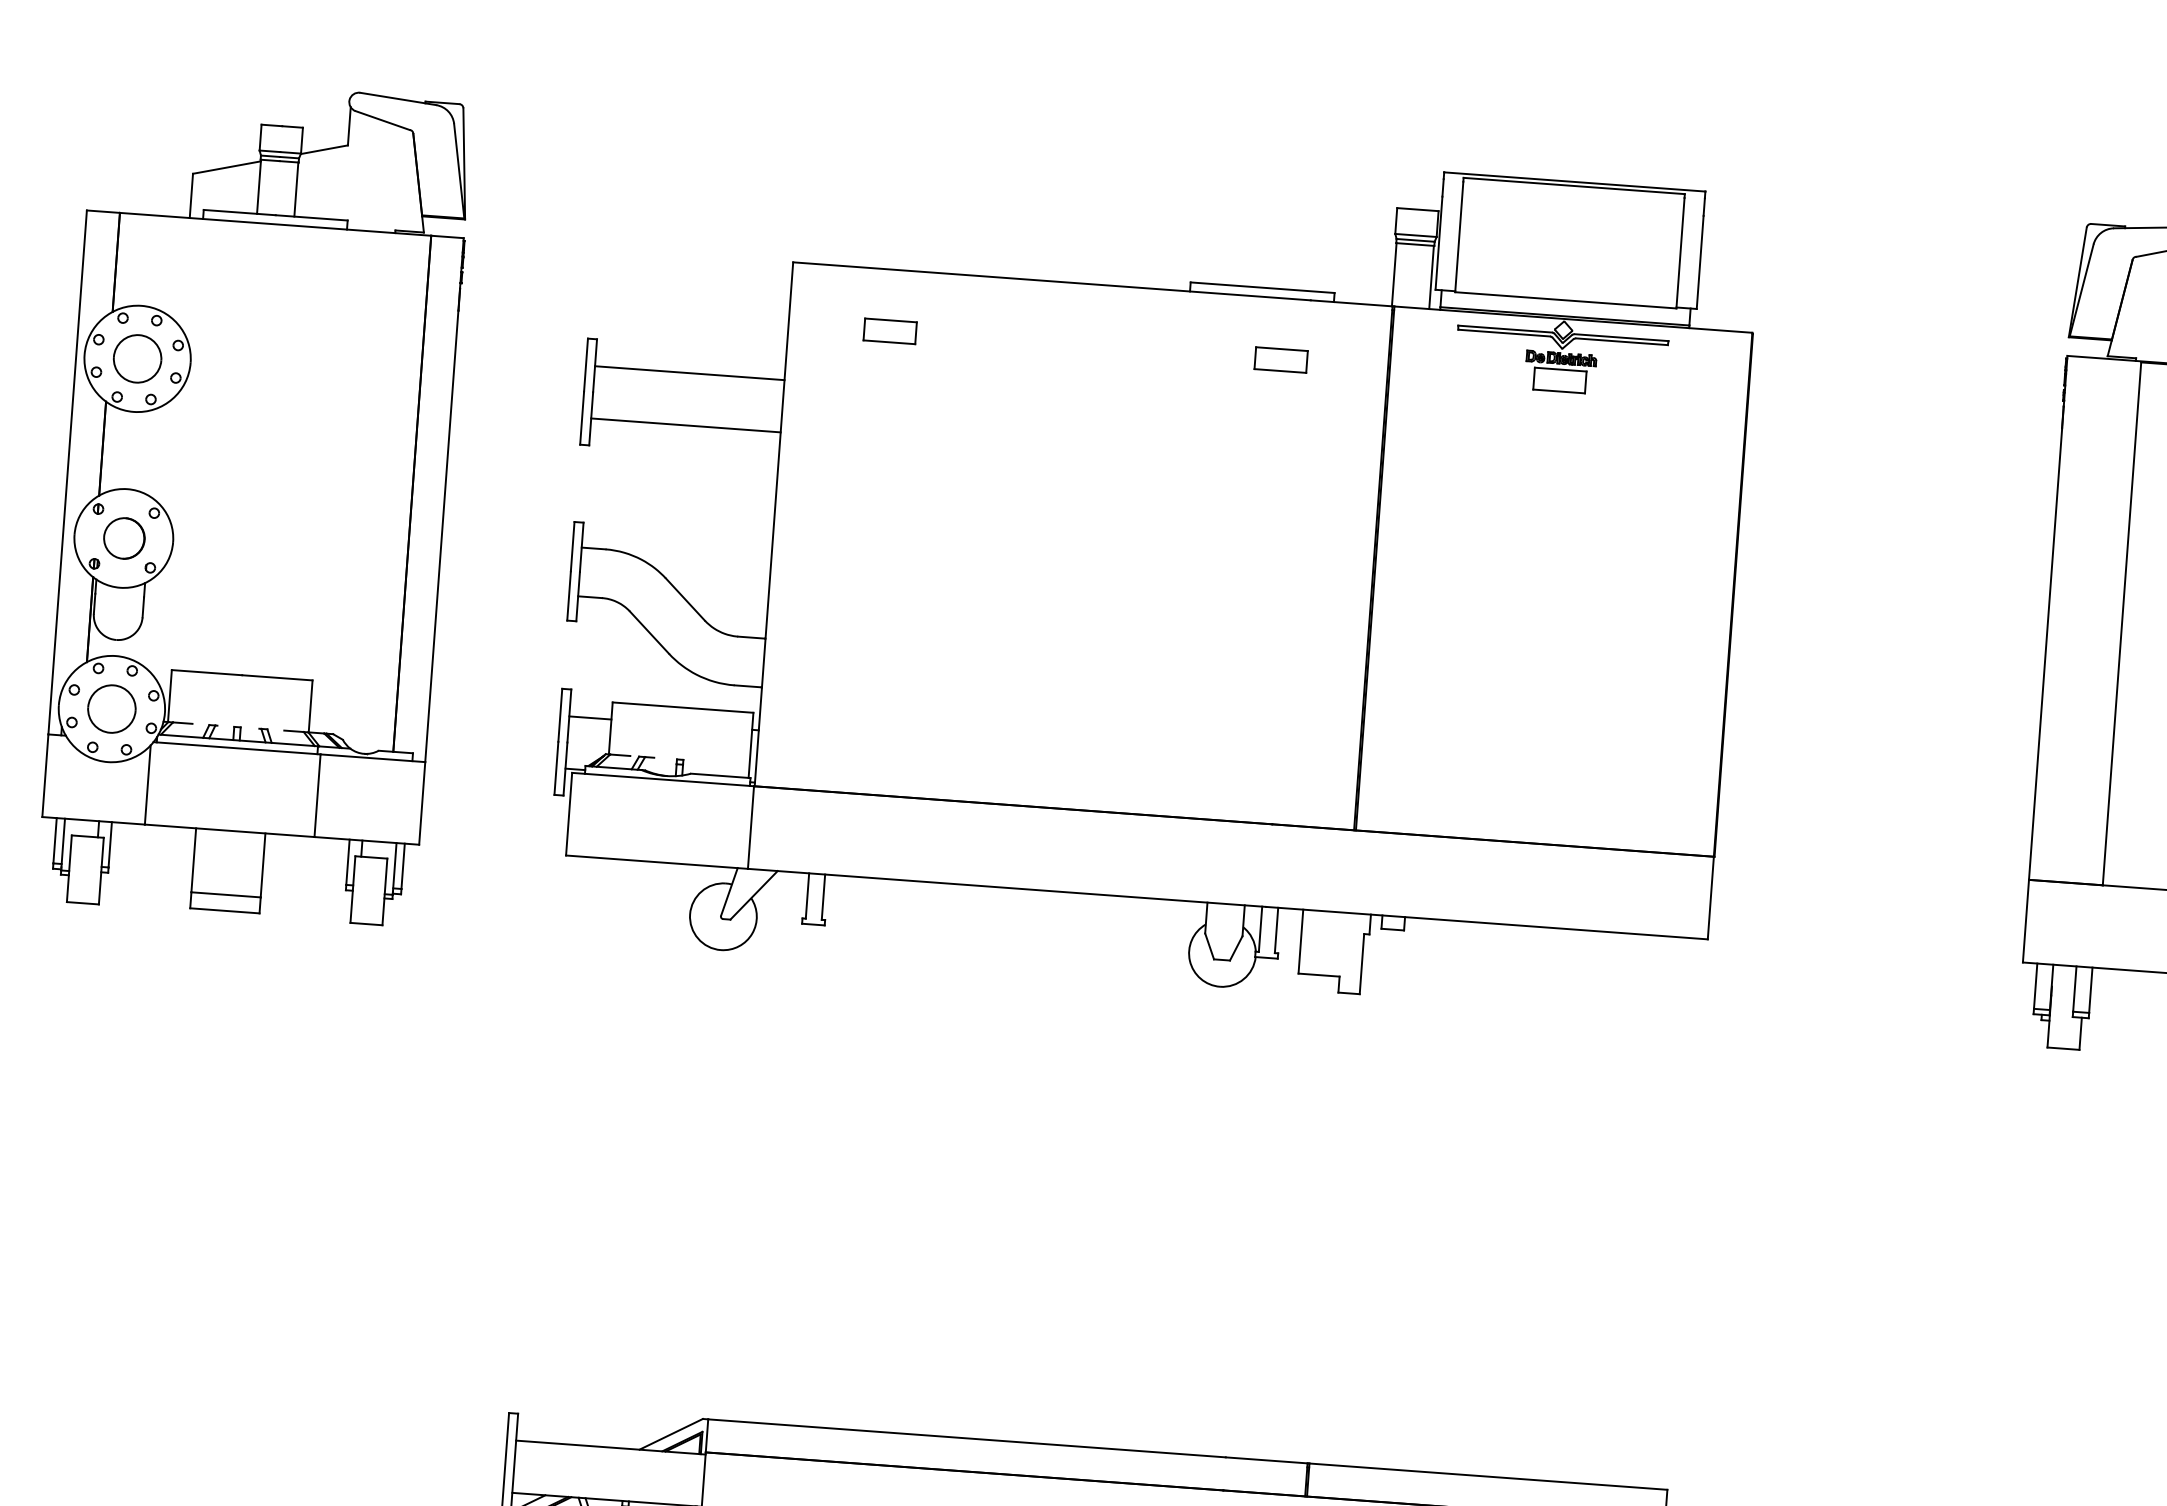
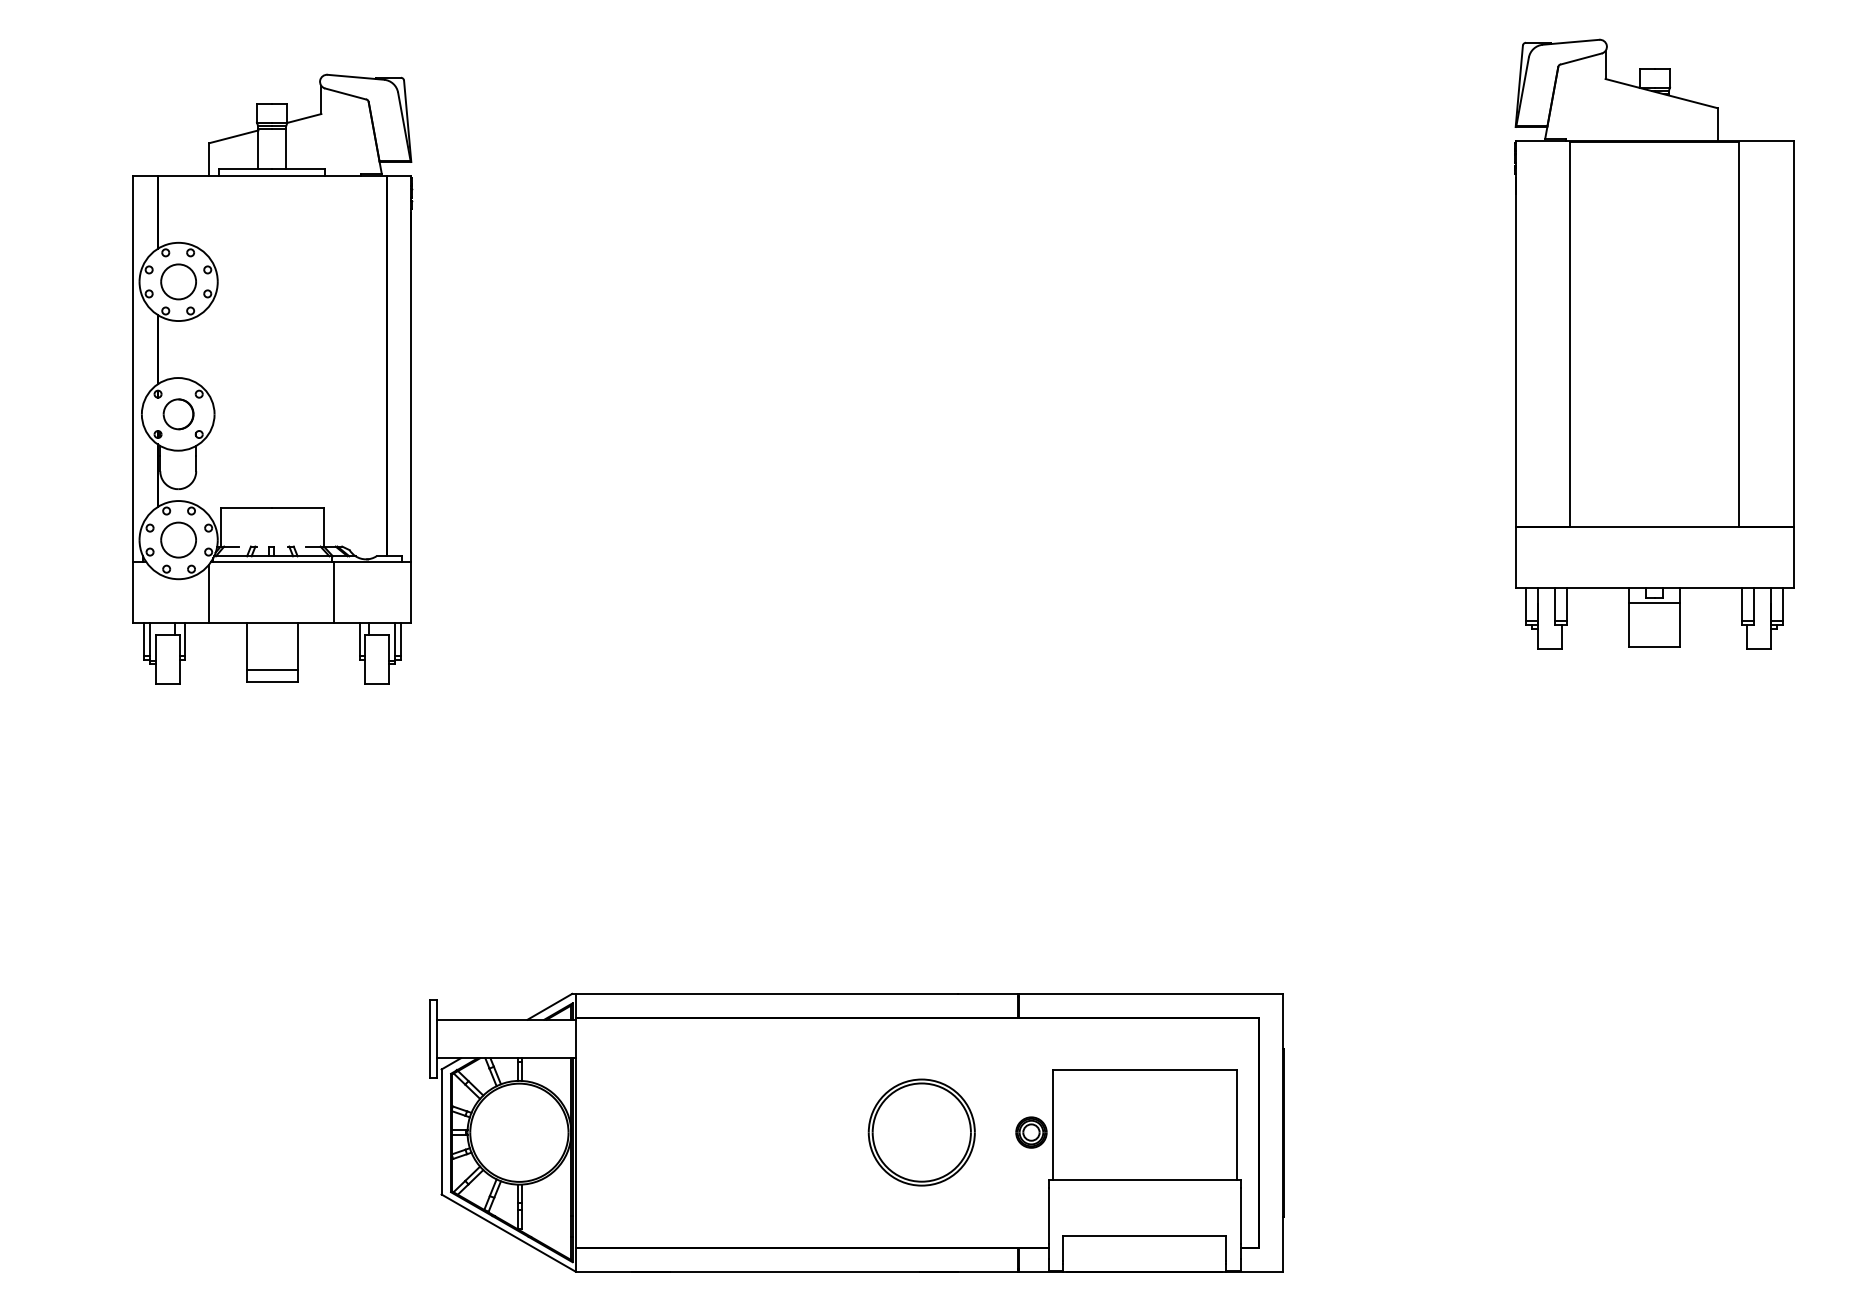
part: (255, 499) -> (272, 378), moved
part: (1153, 566) -> (856, 344), removed

